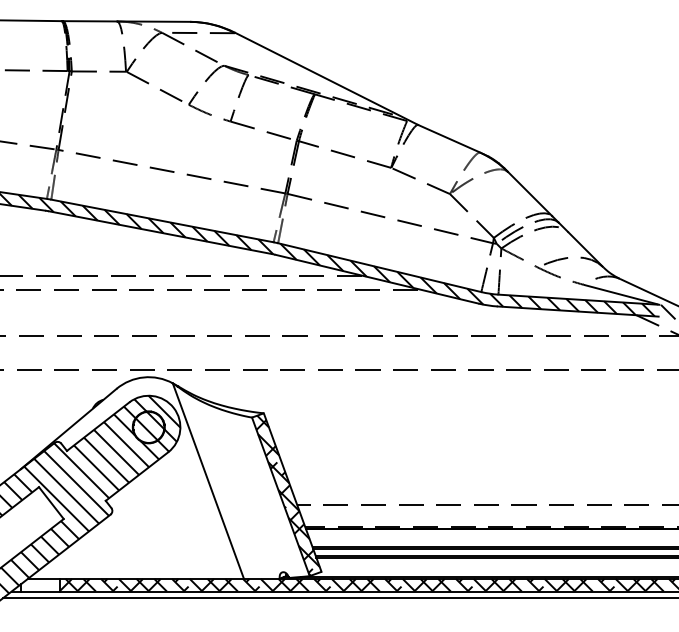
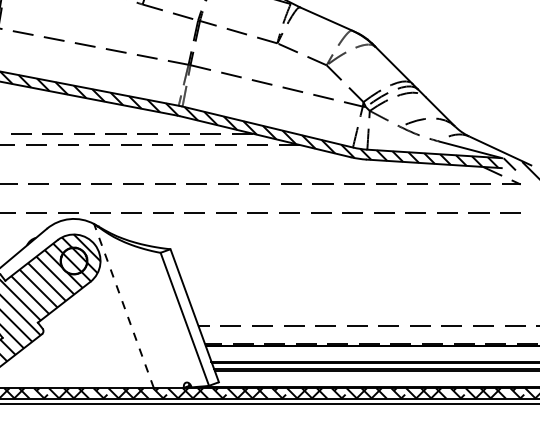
line: (208, 480) -> (124, 305), solid -> dashed
hatch: (287, 495) -> (190, 318), removed

